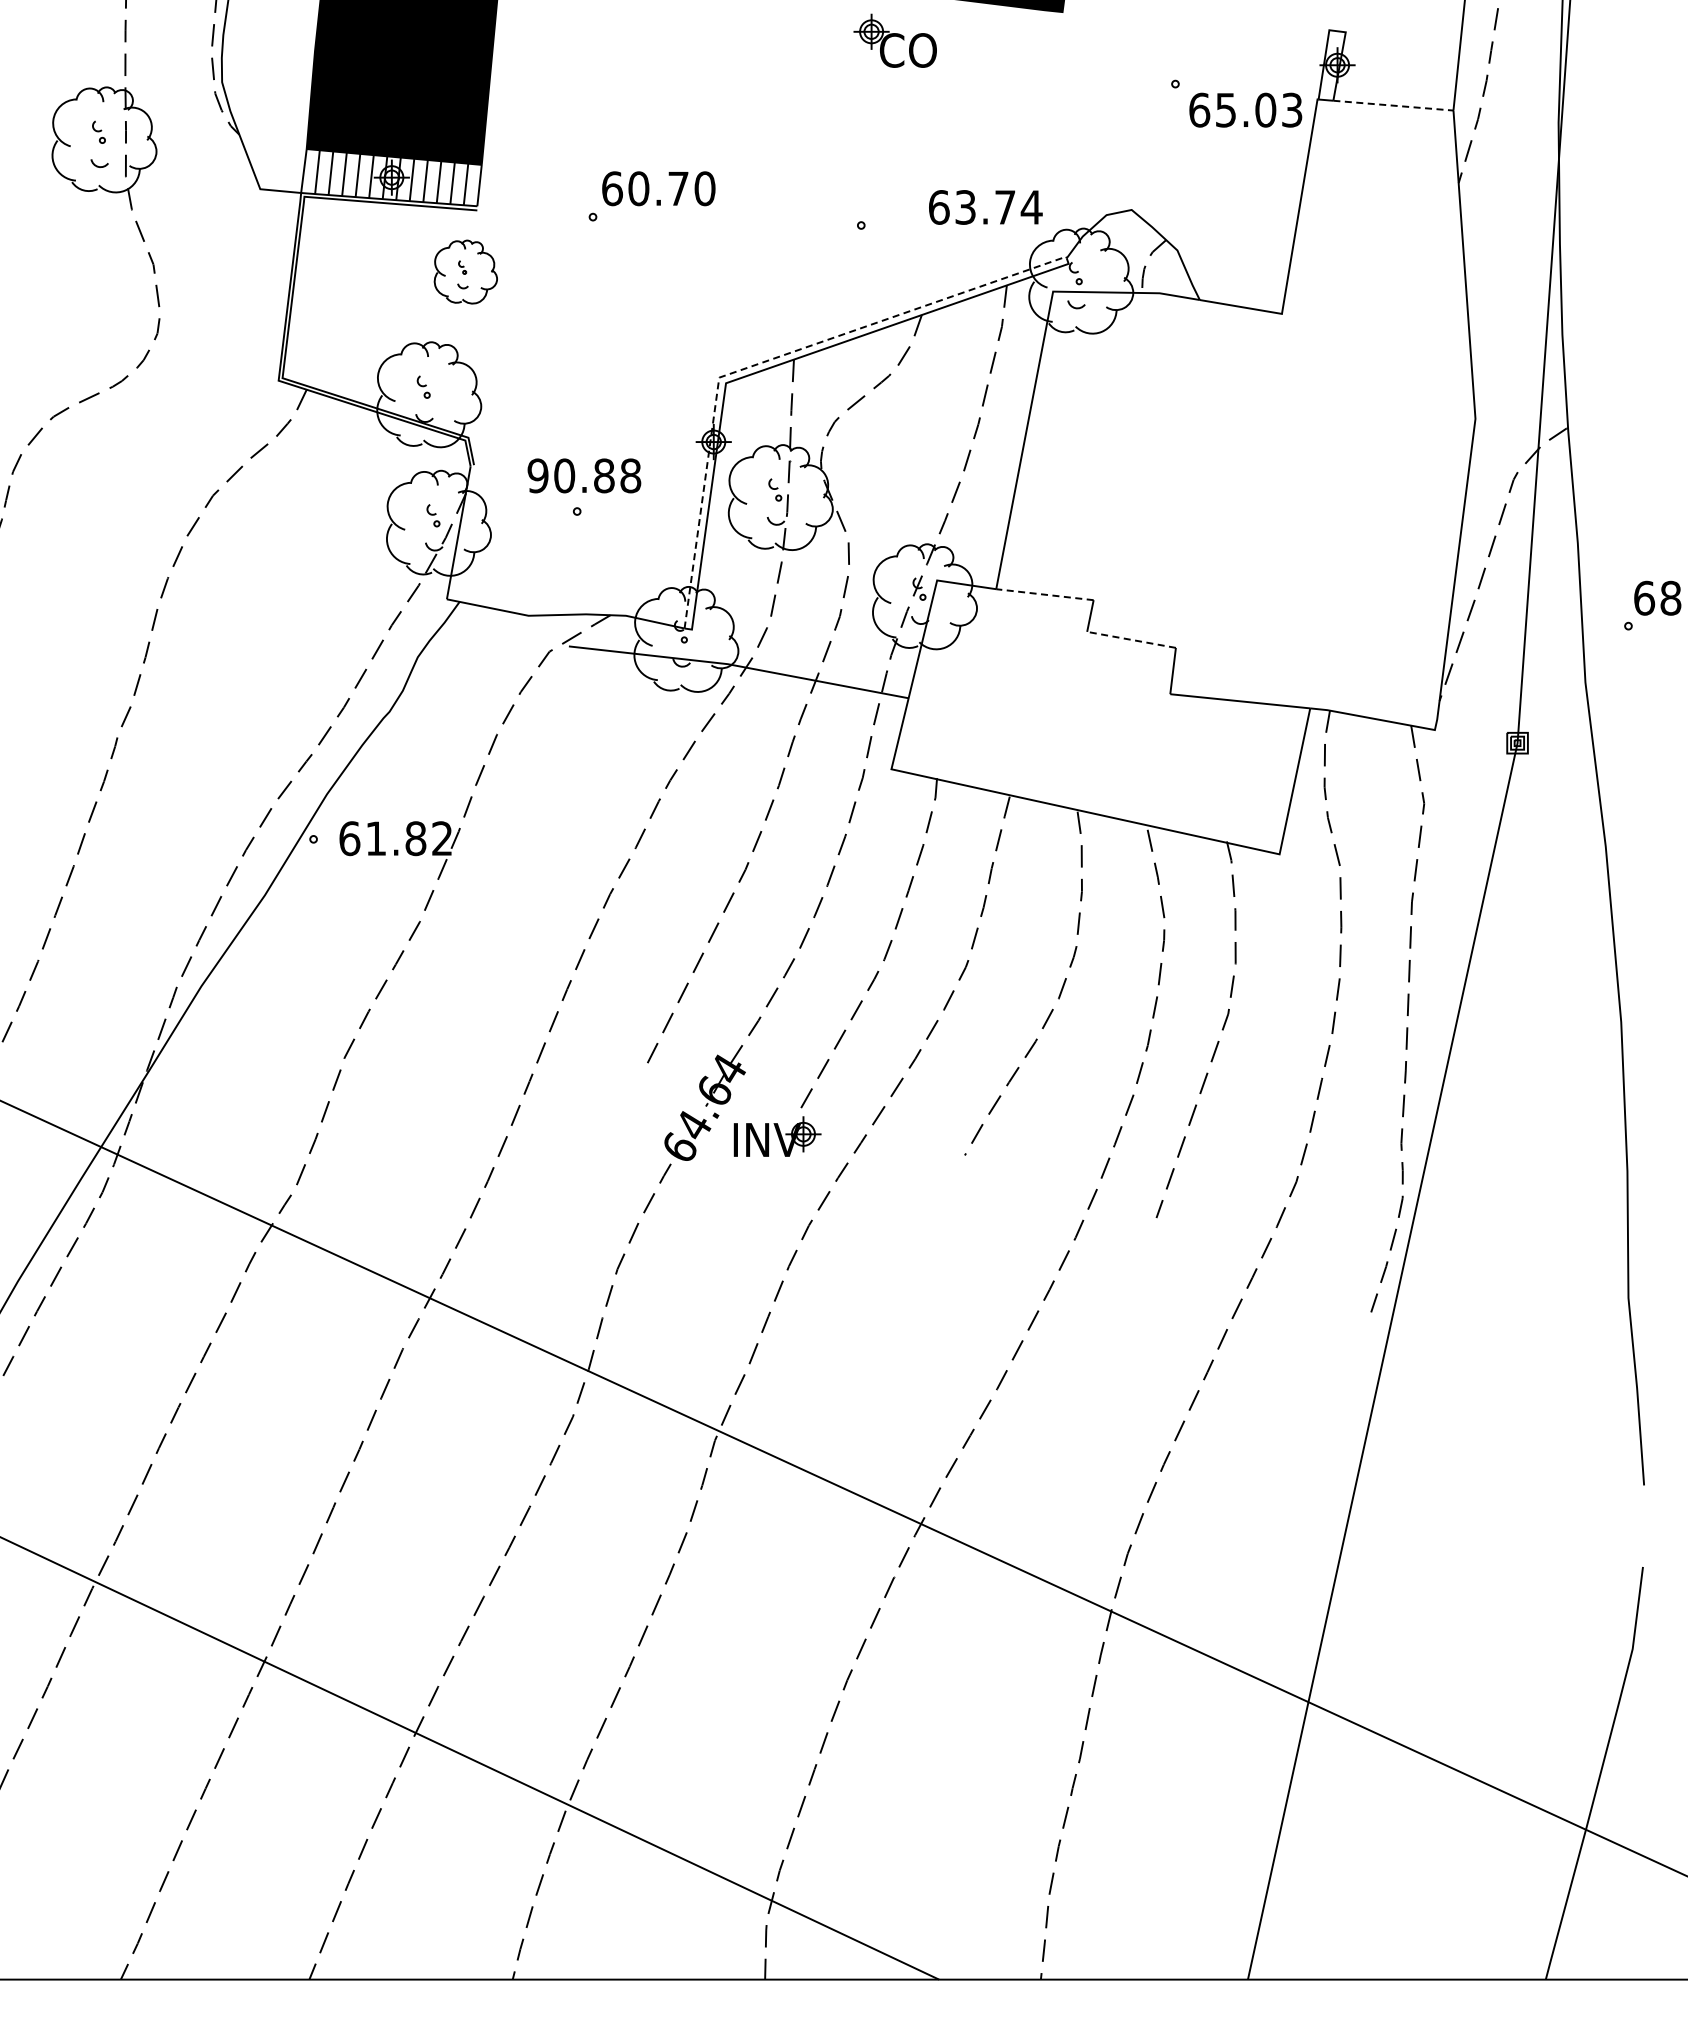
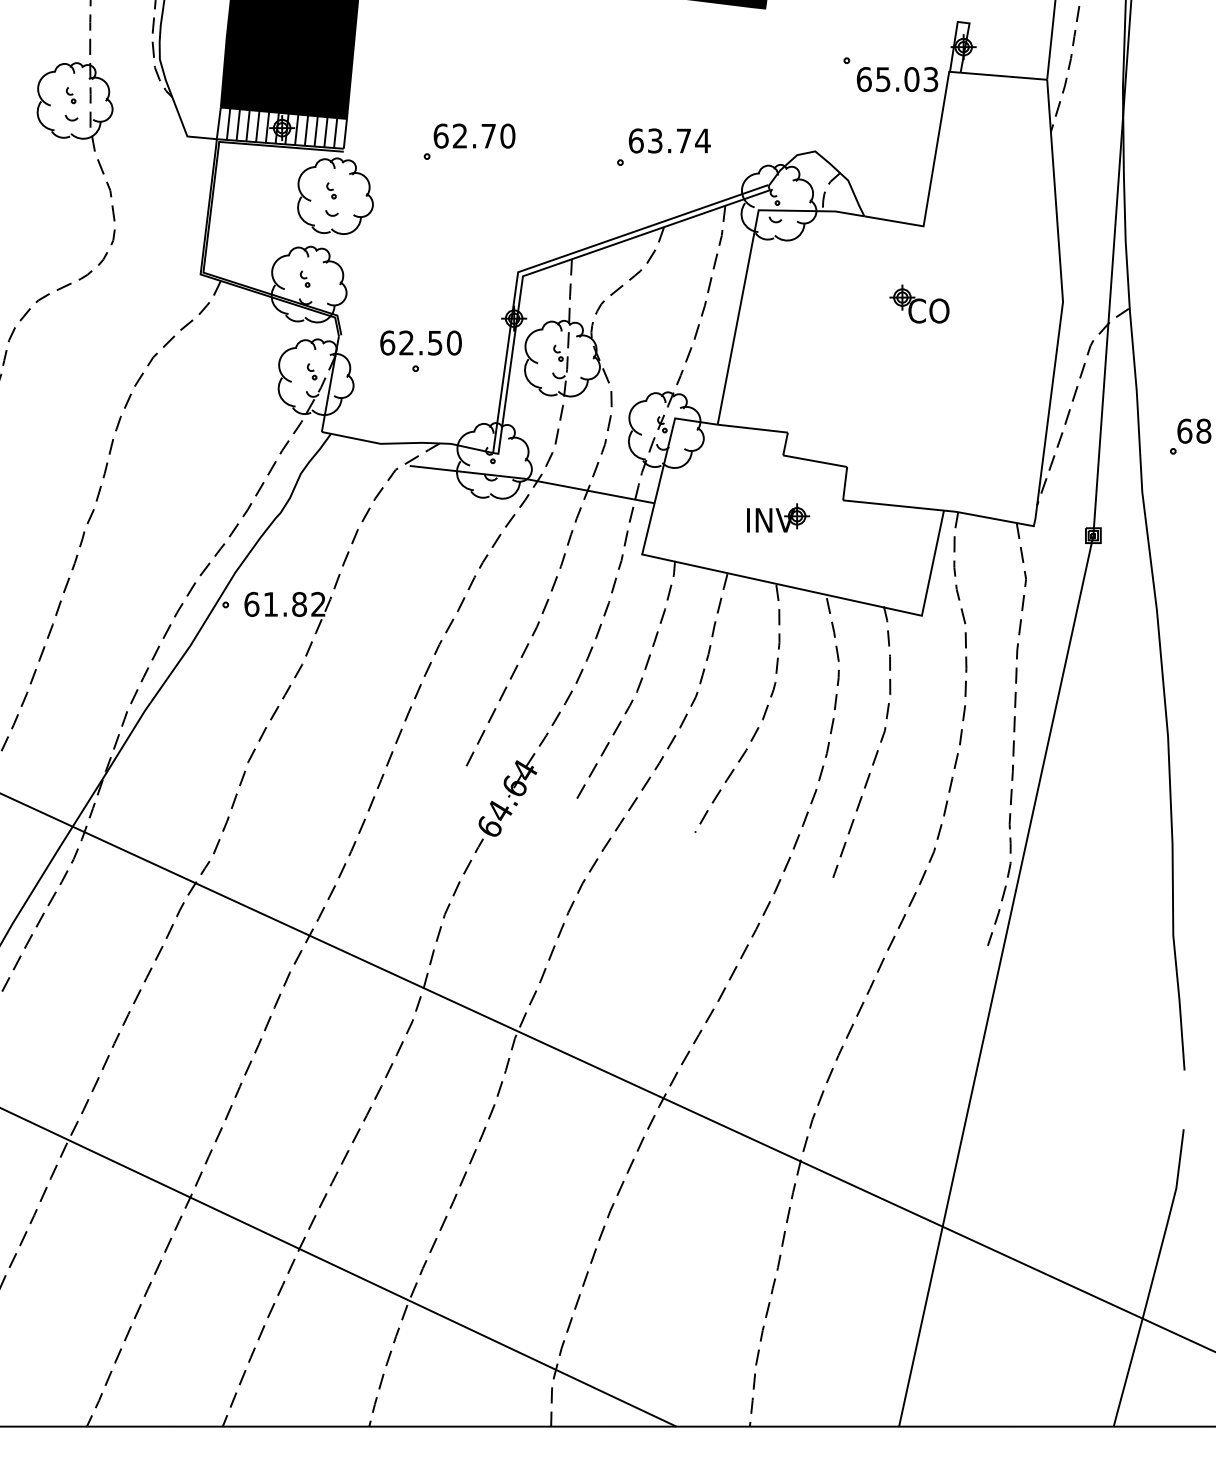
part: (894, 40) -> (918, 303), moved
line: (1393, 105) -> (1003, 76), dashed -> solid
text: (638, 188) -> (459, 135), 60.70 -> 62.70
text: (985, 207) -> (669, 141), moved
part: (465, 271) -> (335, 195), size x1.67
line: (773, 358) -> (557, 258), dashed -> solid
text: (584, 475) -> (421, 342), 90.88 -> 62.50
line: (1044, 594) -> (752, 428), dashed -> solid
line: (1131, 639) -> (815, 460), dashed -> solid
part: (777, 1136) -> (778, 517), moved

